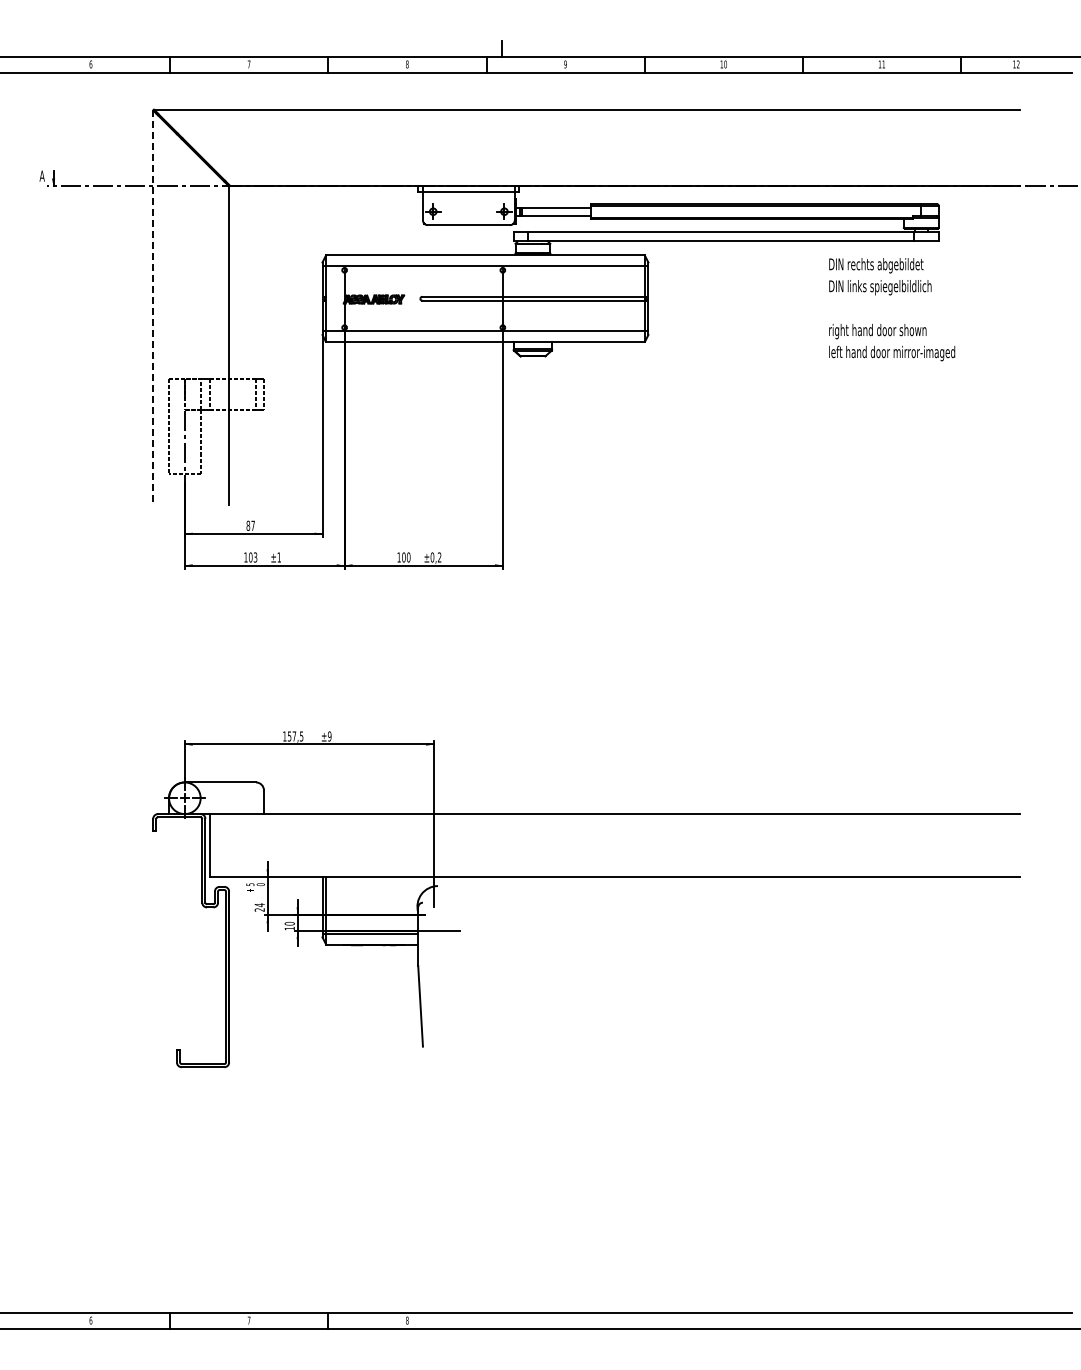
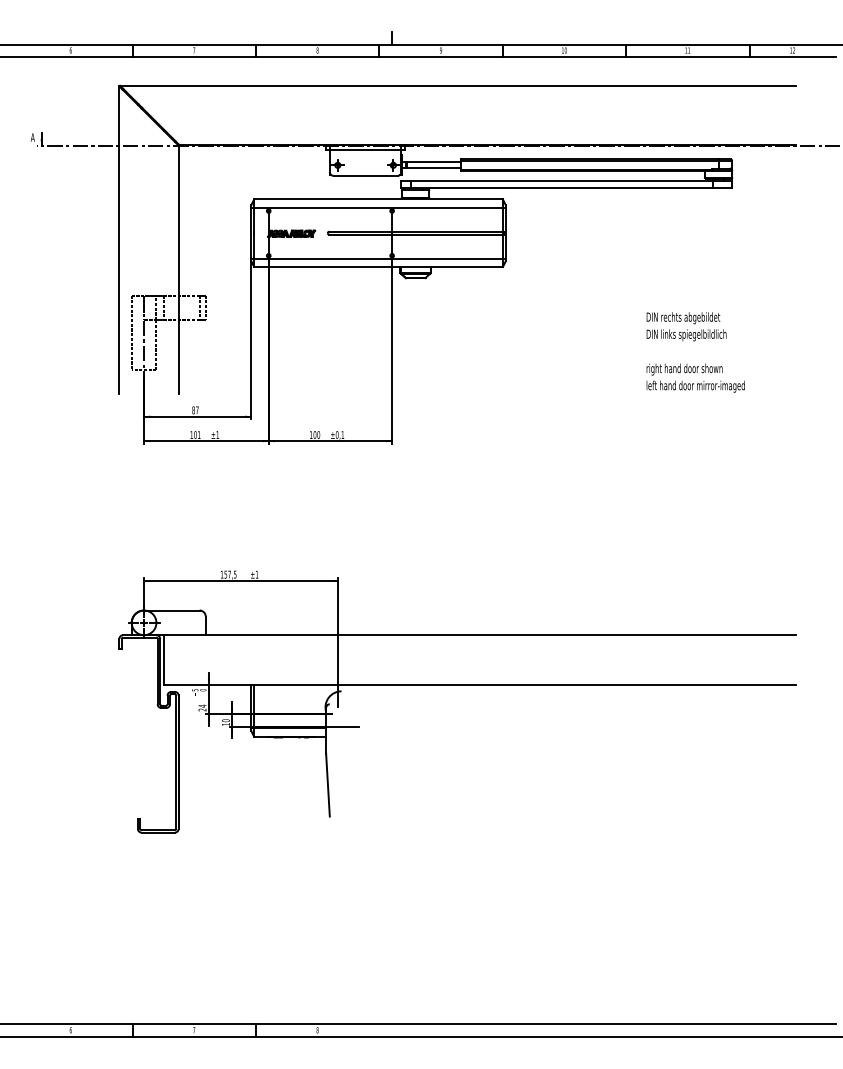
line: (153, 308) -> (119, 240), dashed -> solid
text: (892, 309) -> (696, 352), moved
text: (255, 557) -> (199, 435), 103 -> 101
text: (439, 557) -> (342, 435), ±0,2 -> ±0,1
text: (329, 736) -> (256, 574), ±9 -> ±1

